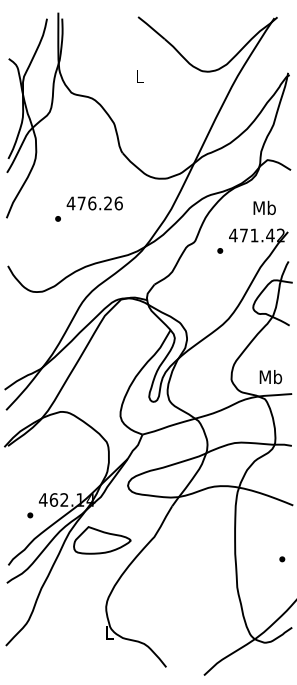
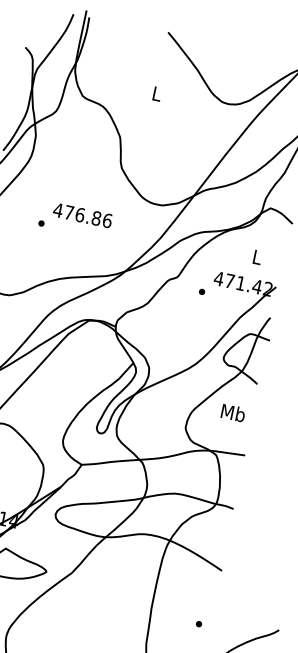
text: (108, 203) -> (96, 218), 476.26 -> 476.86
text: (264, 207) -> (257, 256), Mb -> L
text: (270, 377) -> (232, 413), moved

